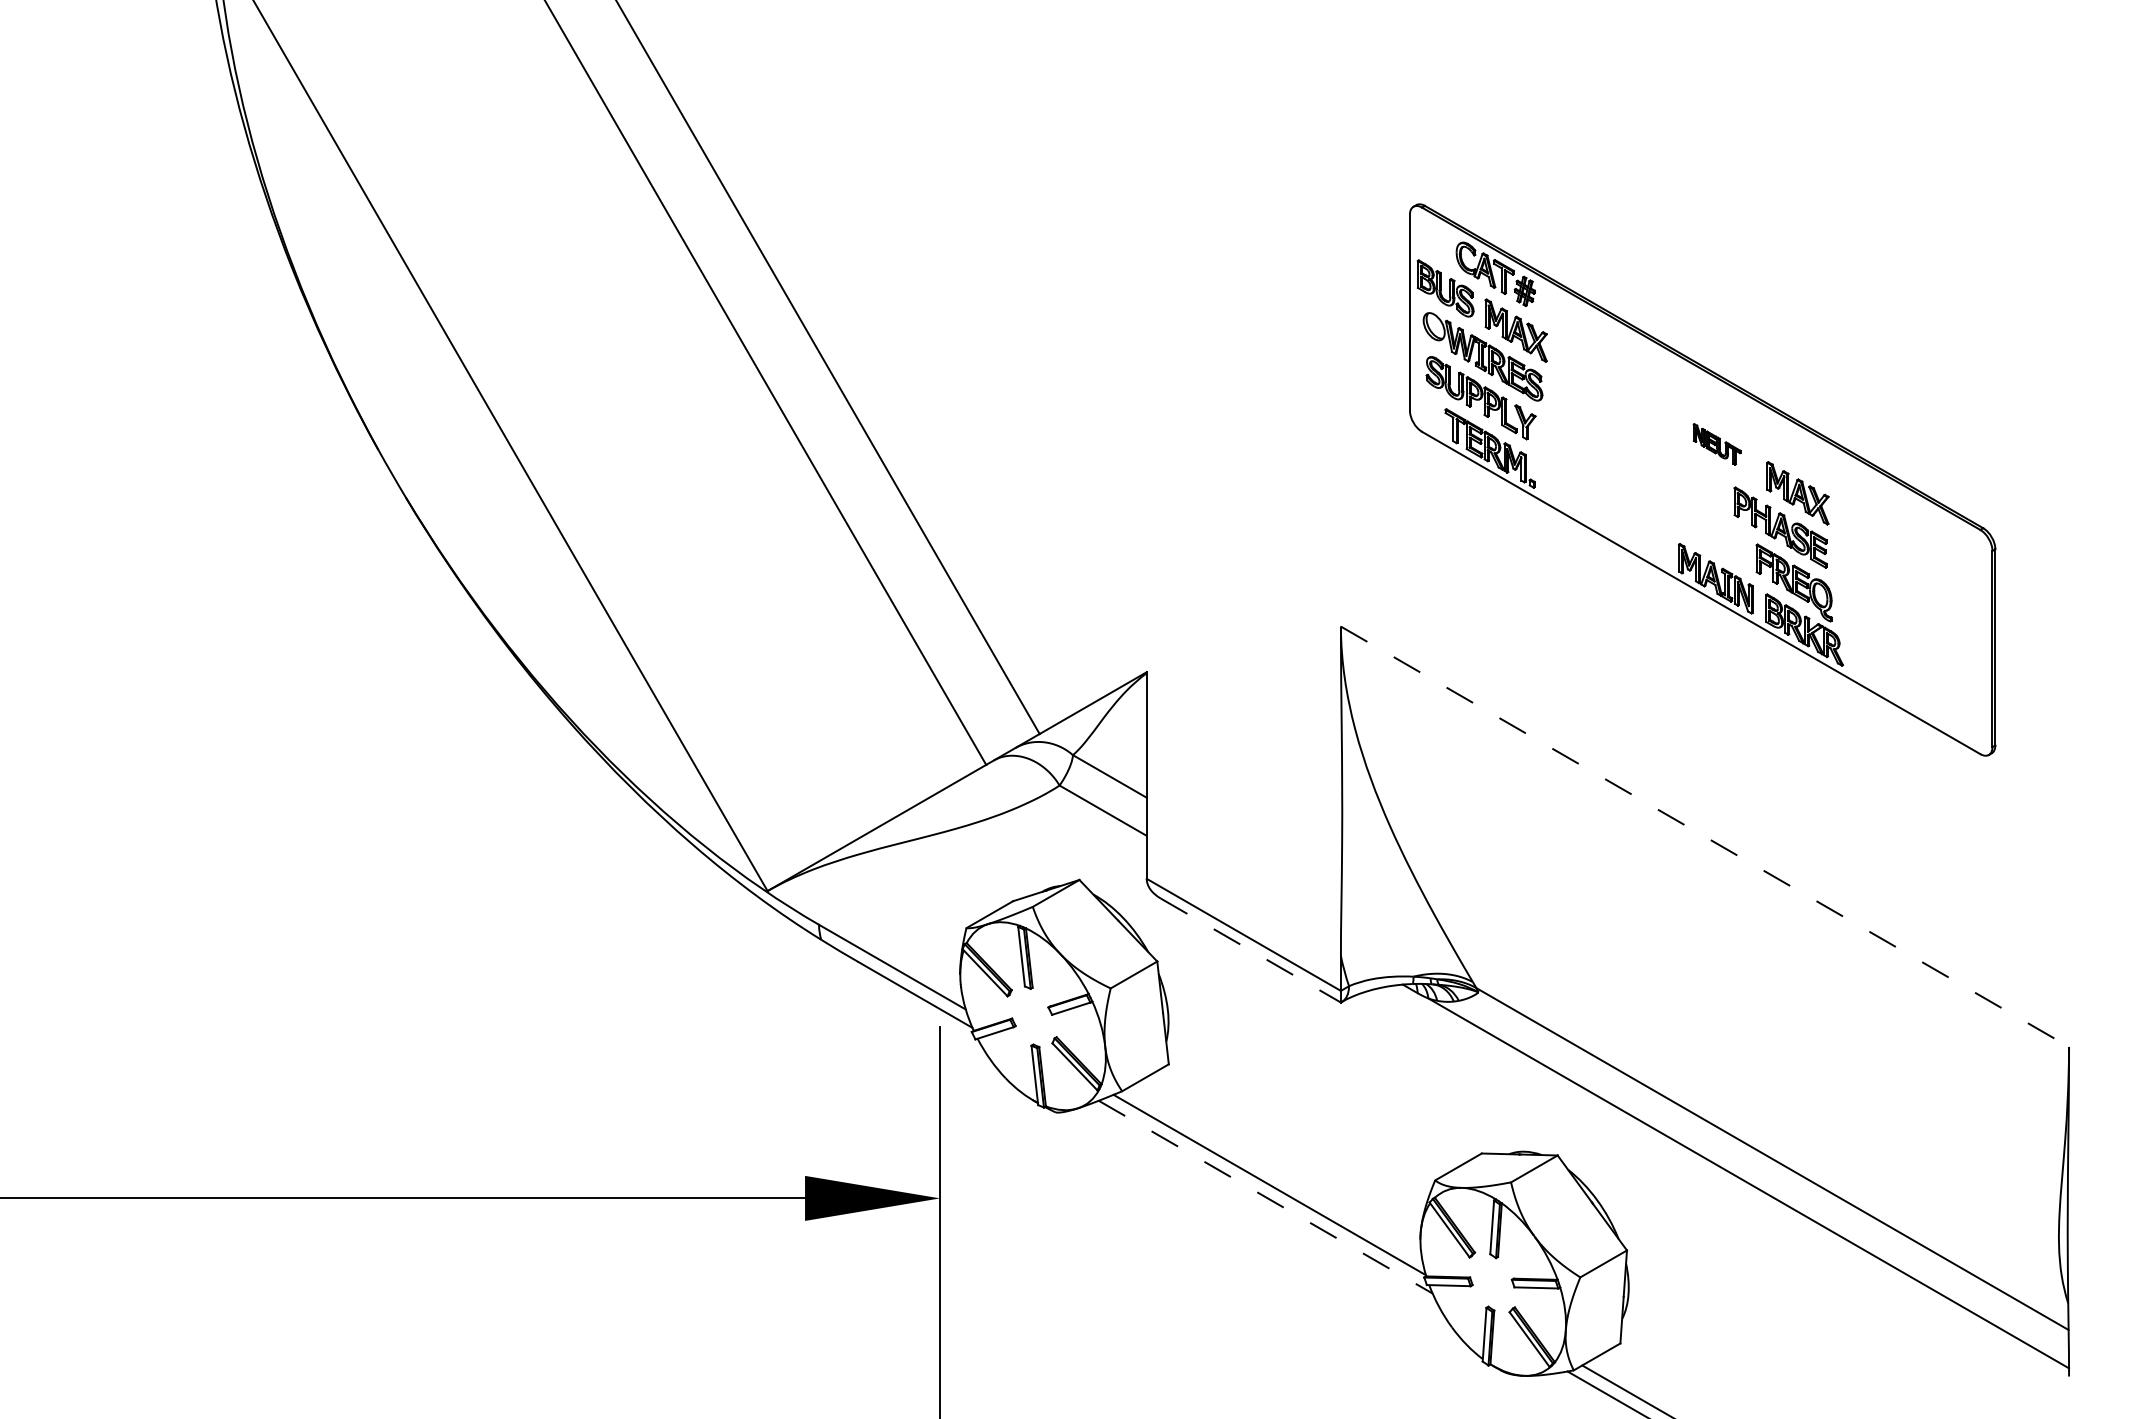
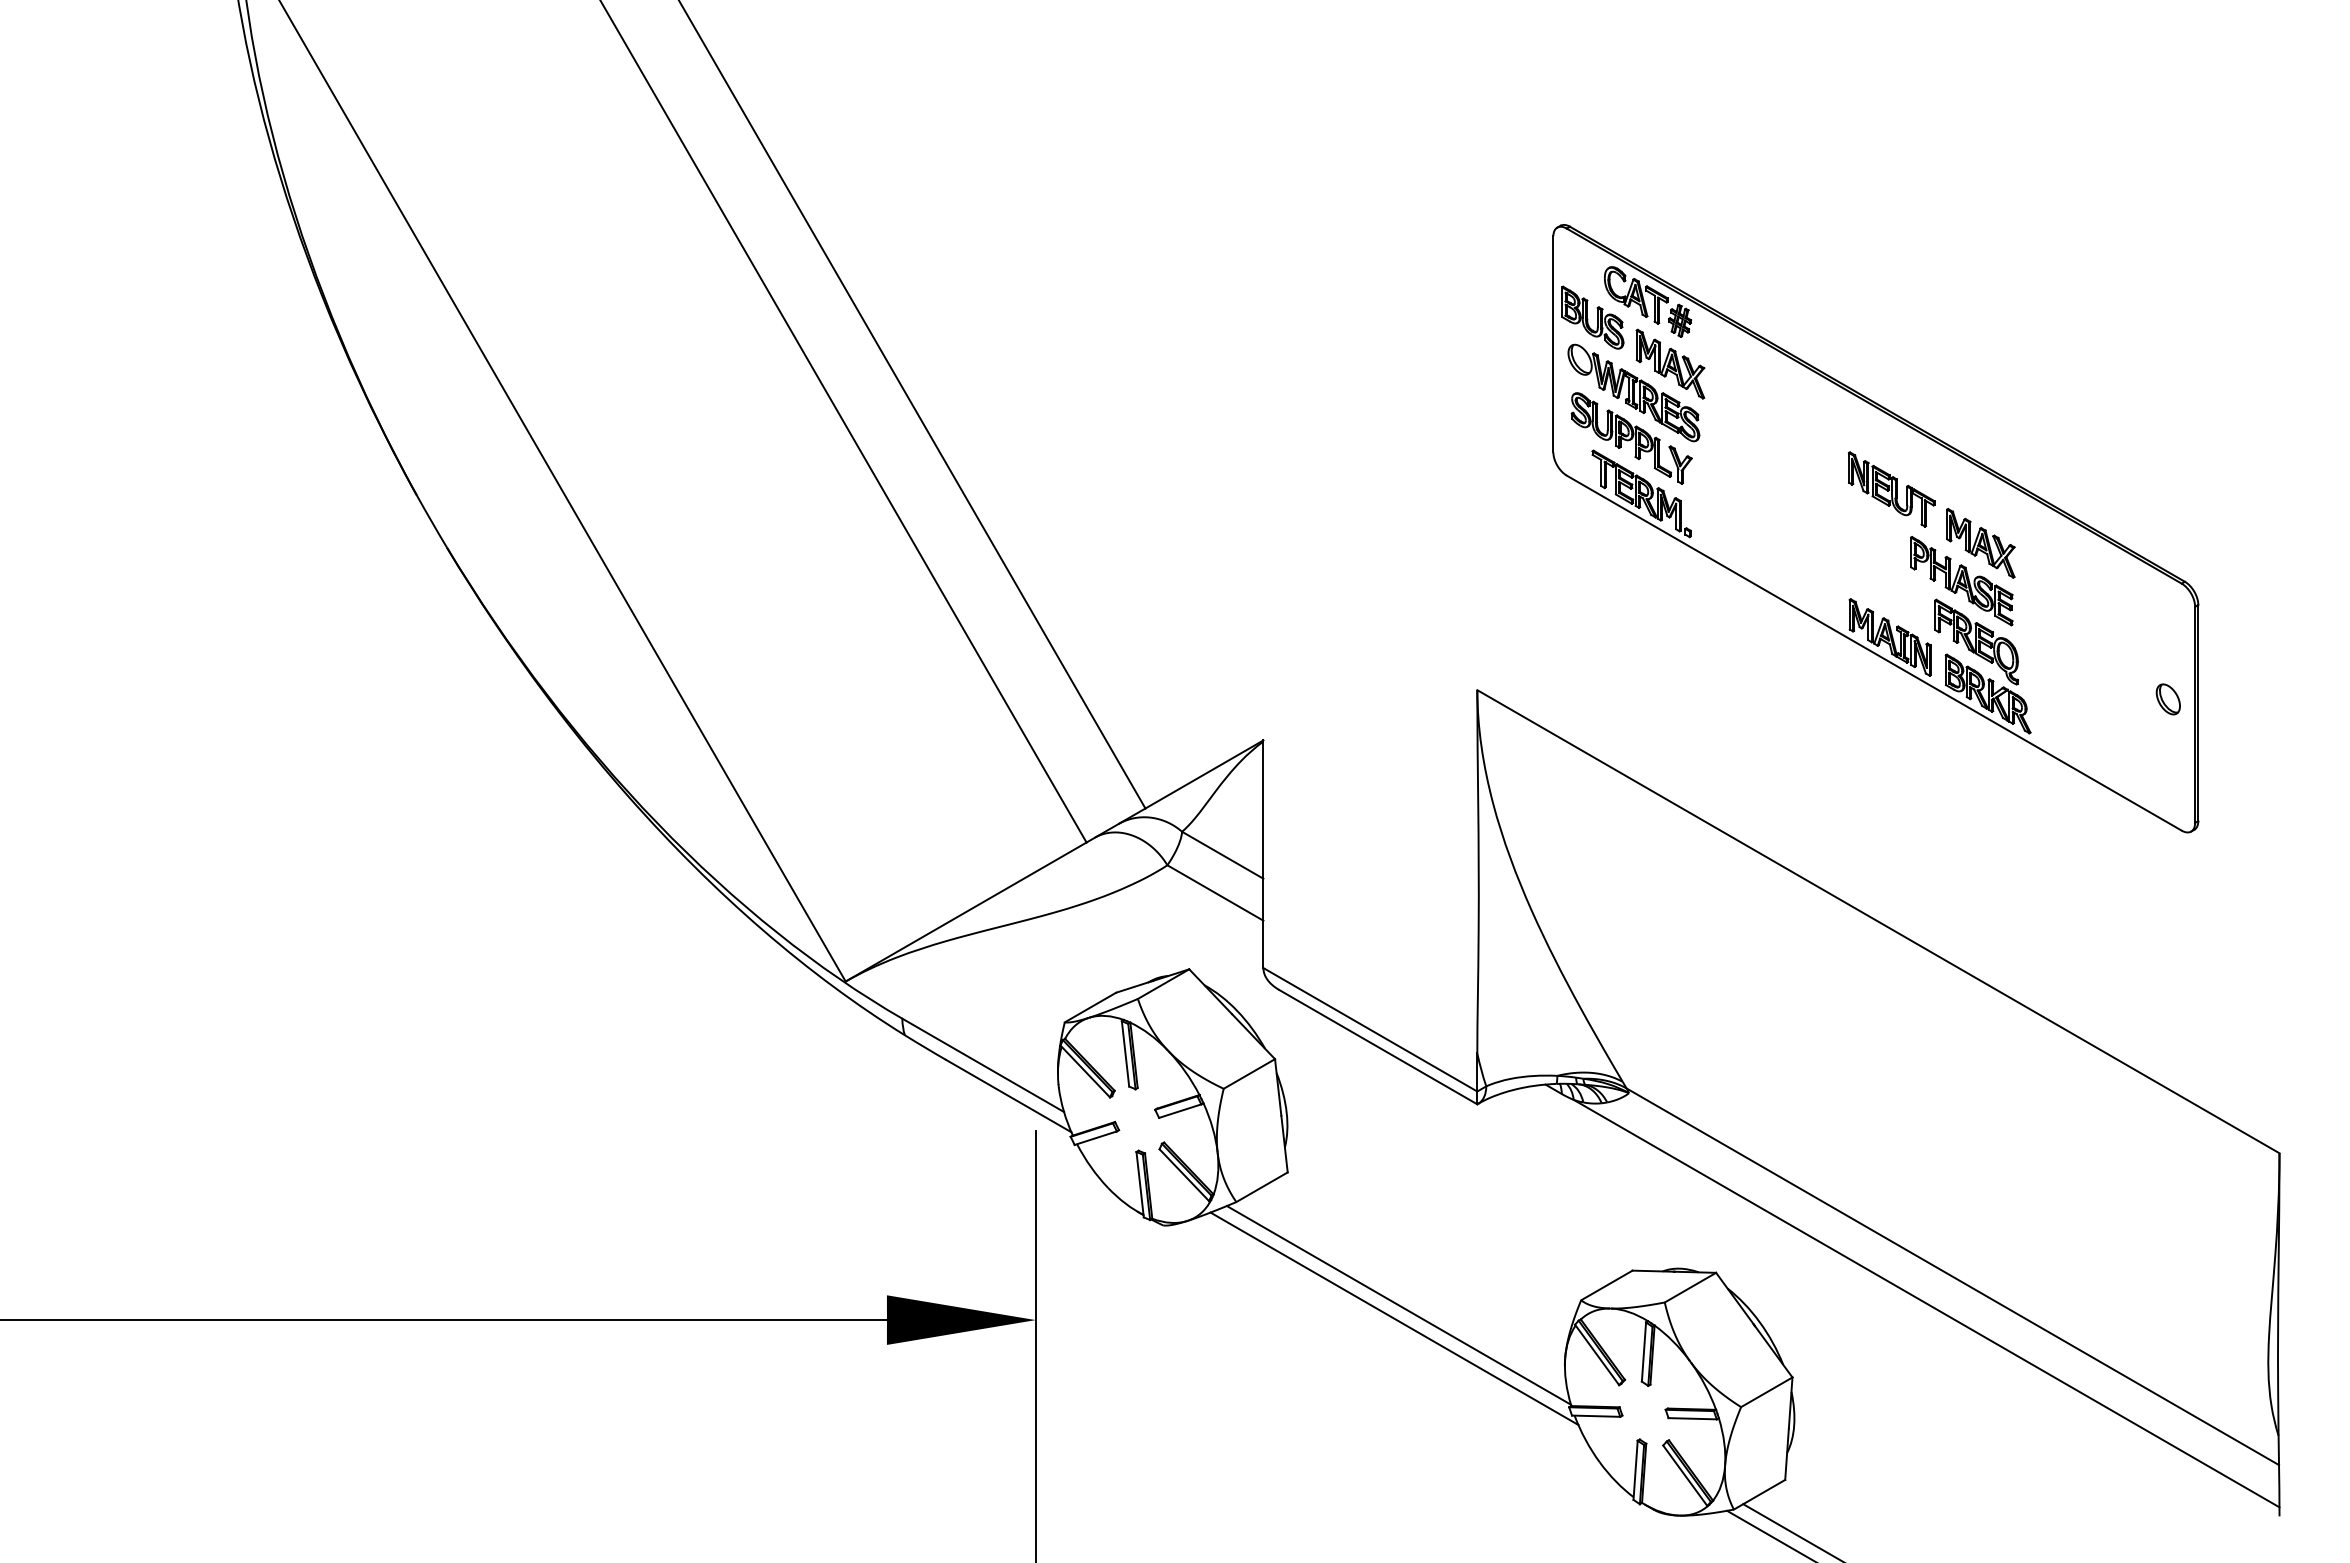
part: (1716, 444) -> (1891, 489), size x1.67
part: (1967, 635) -> (2167, 699), added
line: (1705, 836) -> (1878, 921), dashed -> solid
line: (1251, 950) -> (1378, 1047), dashed -> solid
line: (1265, 1197) -> (1394, 1319), dashed -> solid

